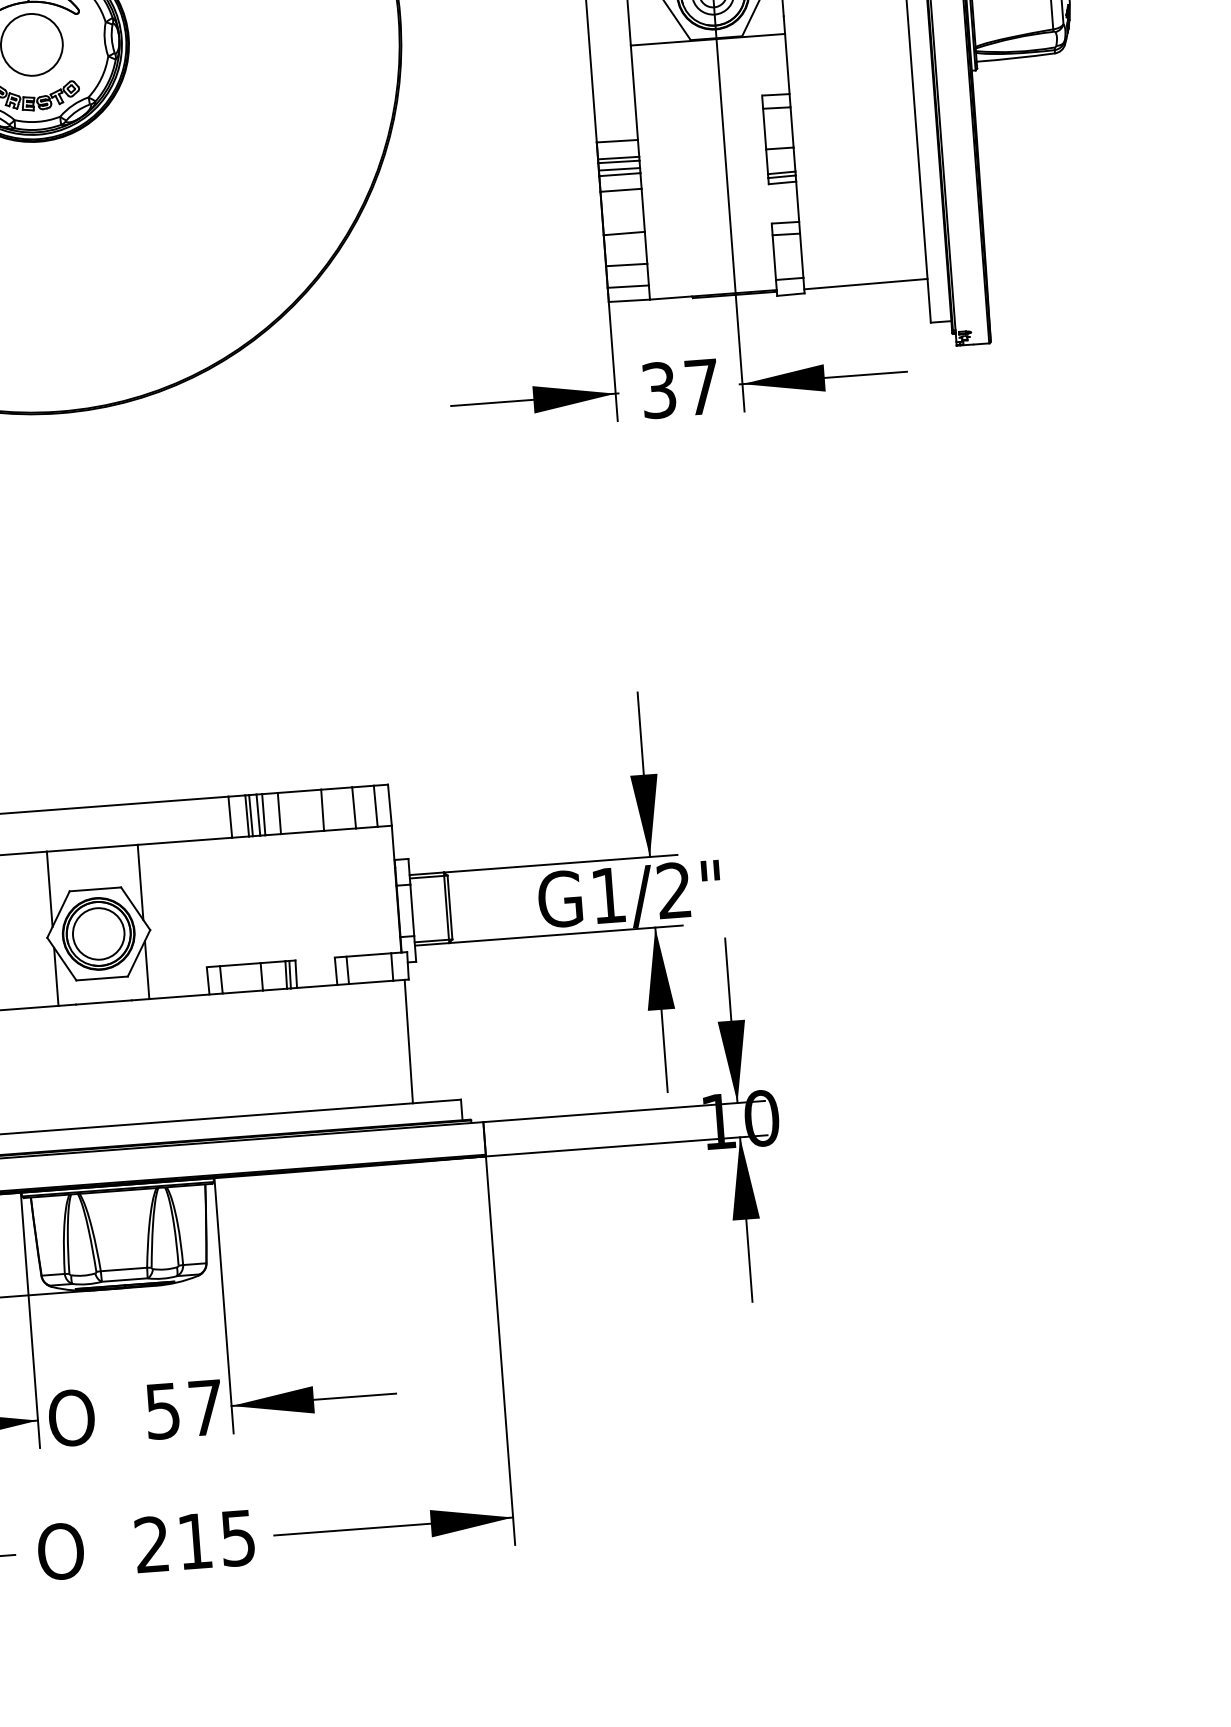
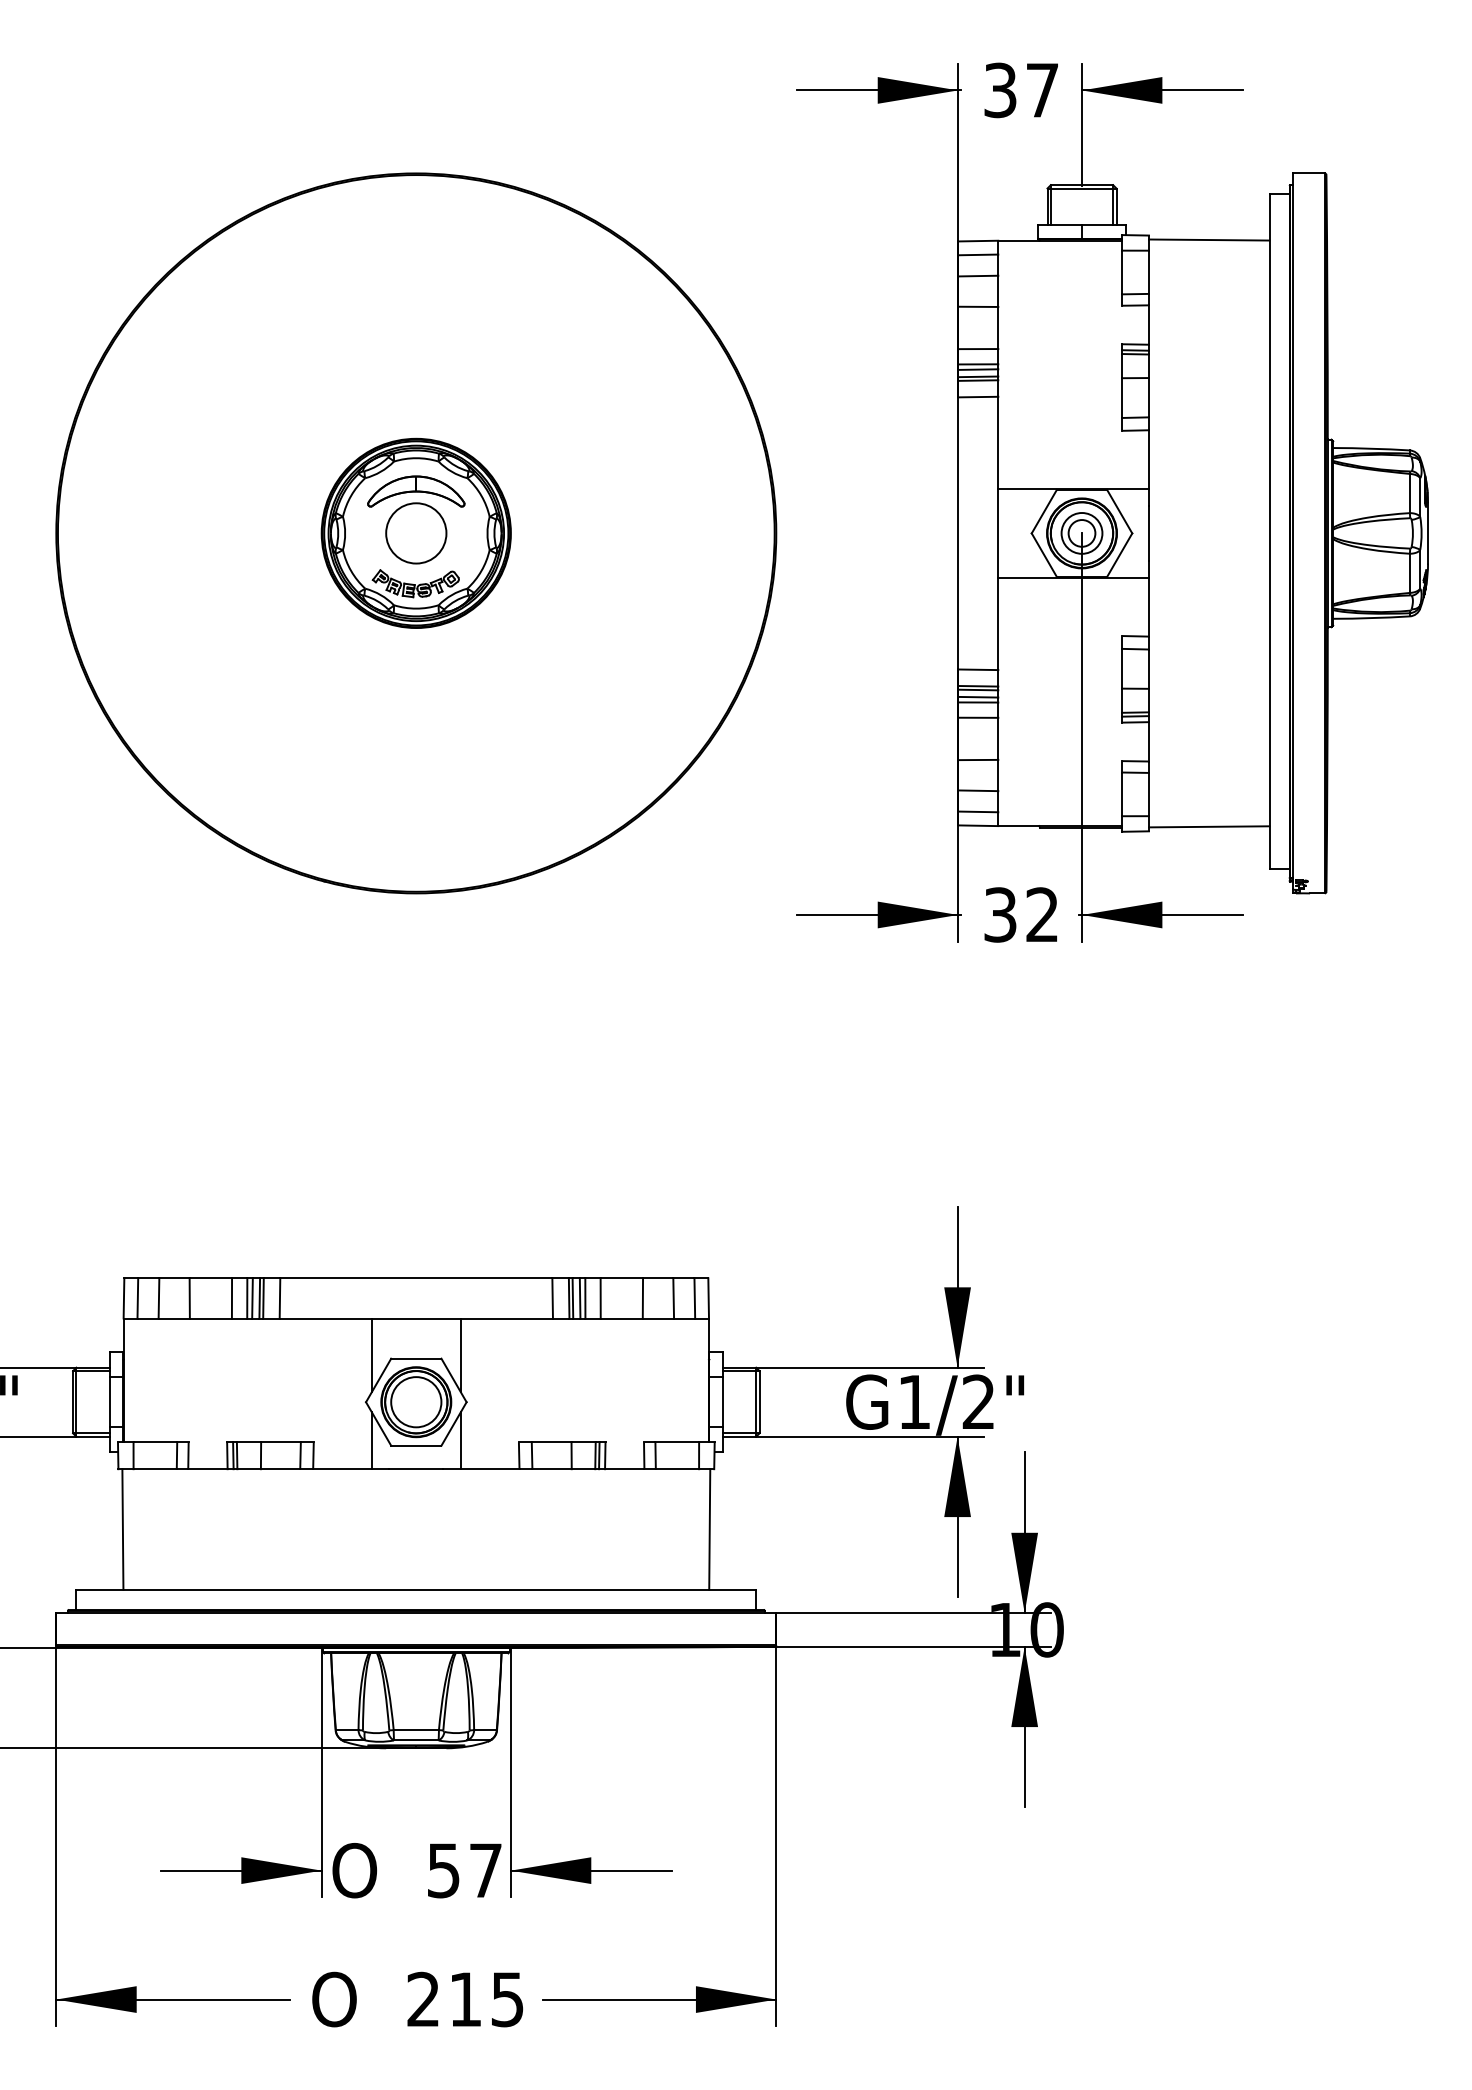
text: (700, 386) -> (1041, 914), 37 -> 32

